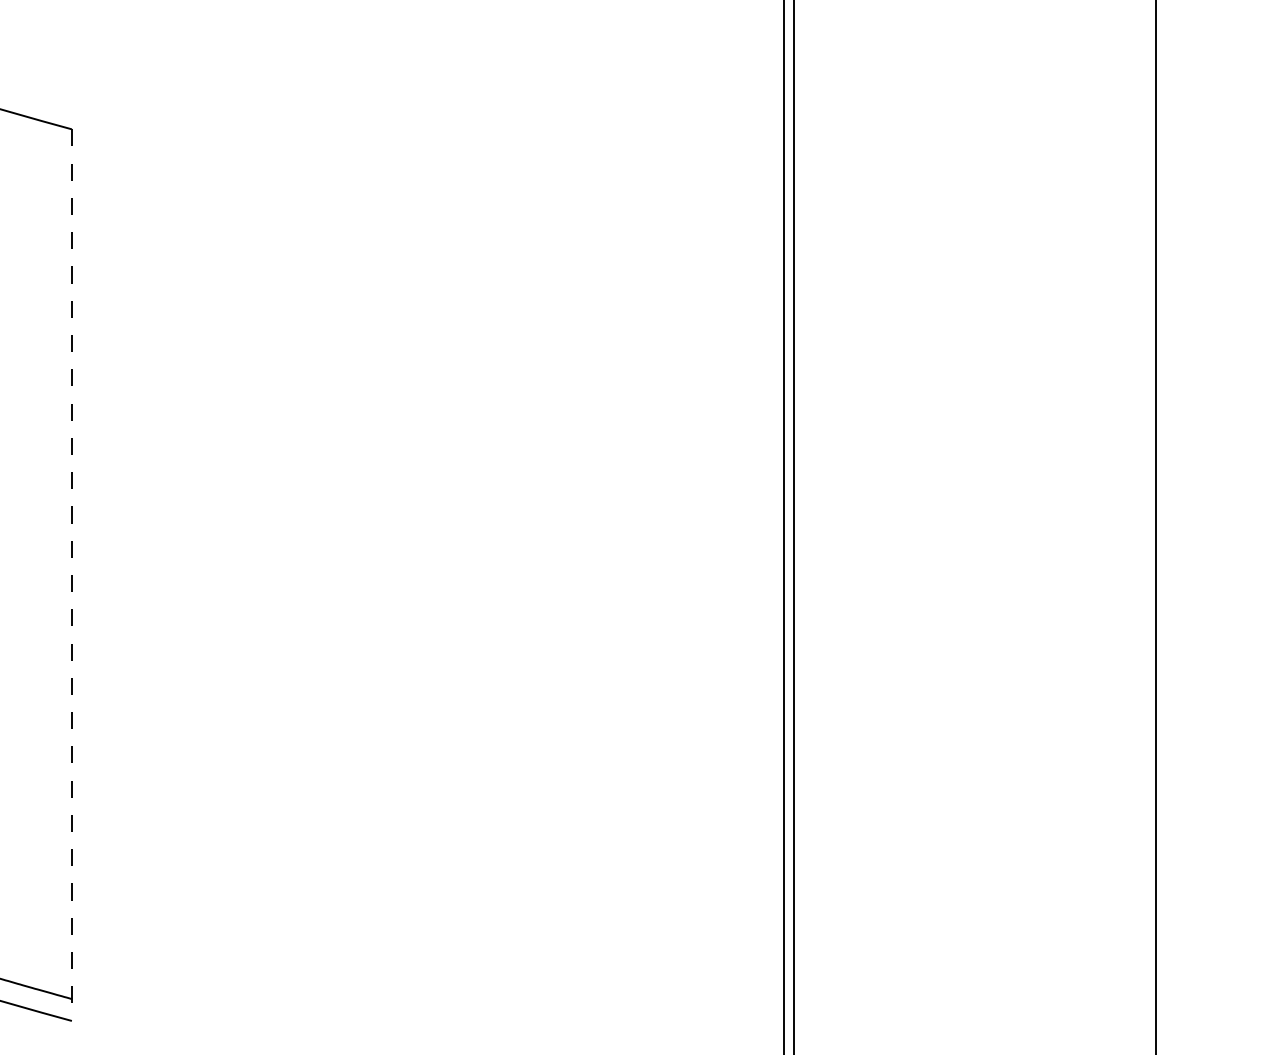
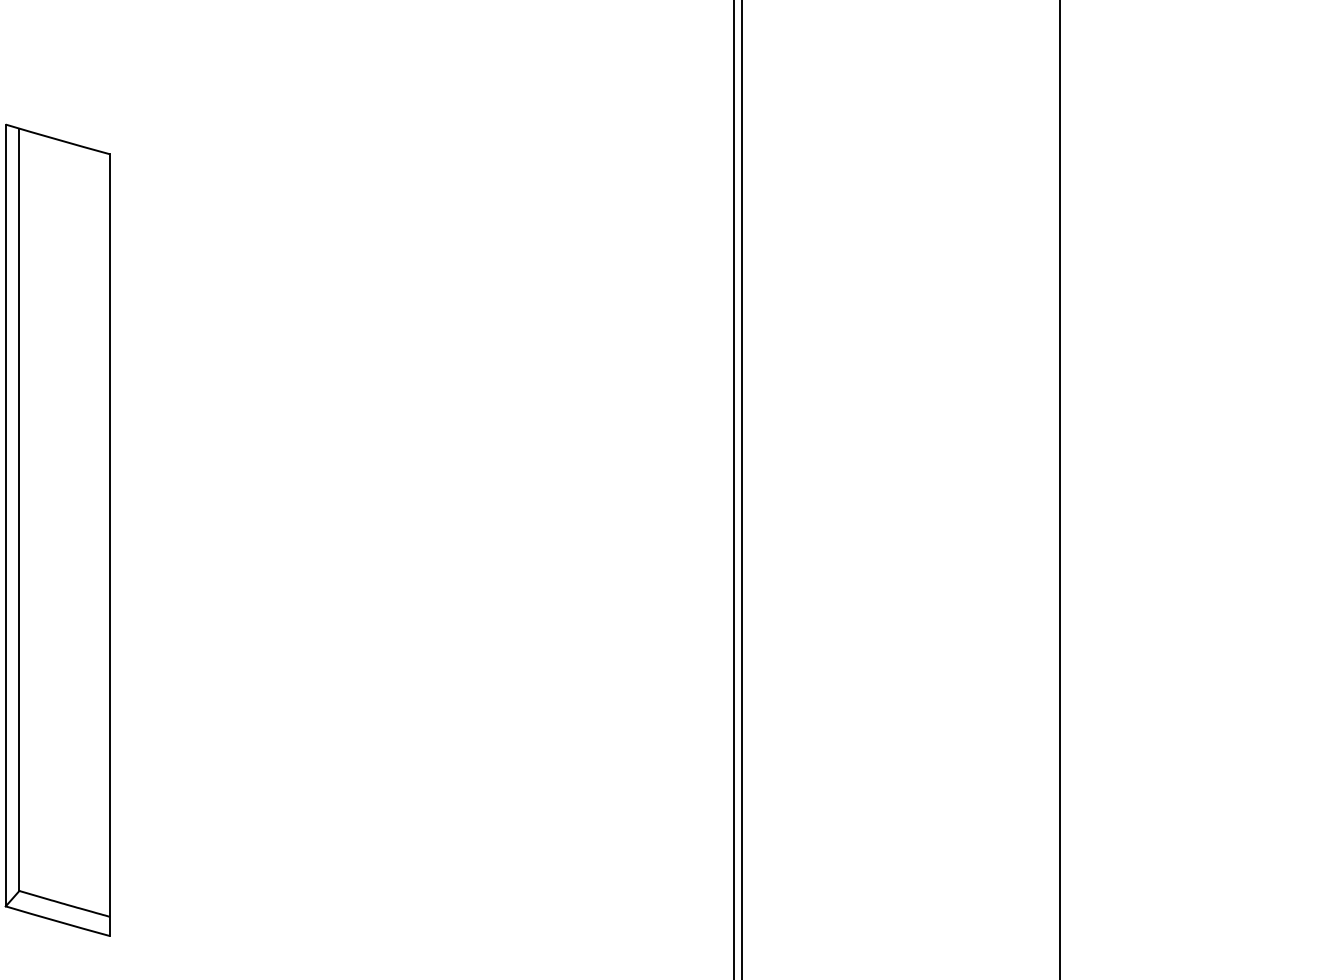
line: (71, 575) -> (109, 545), dashed -> solid

